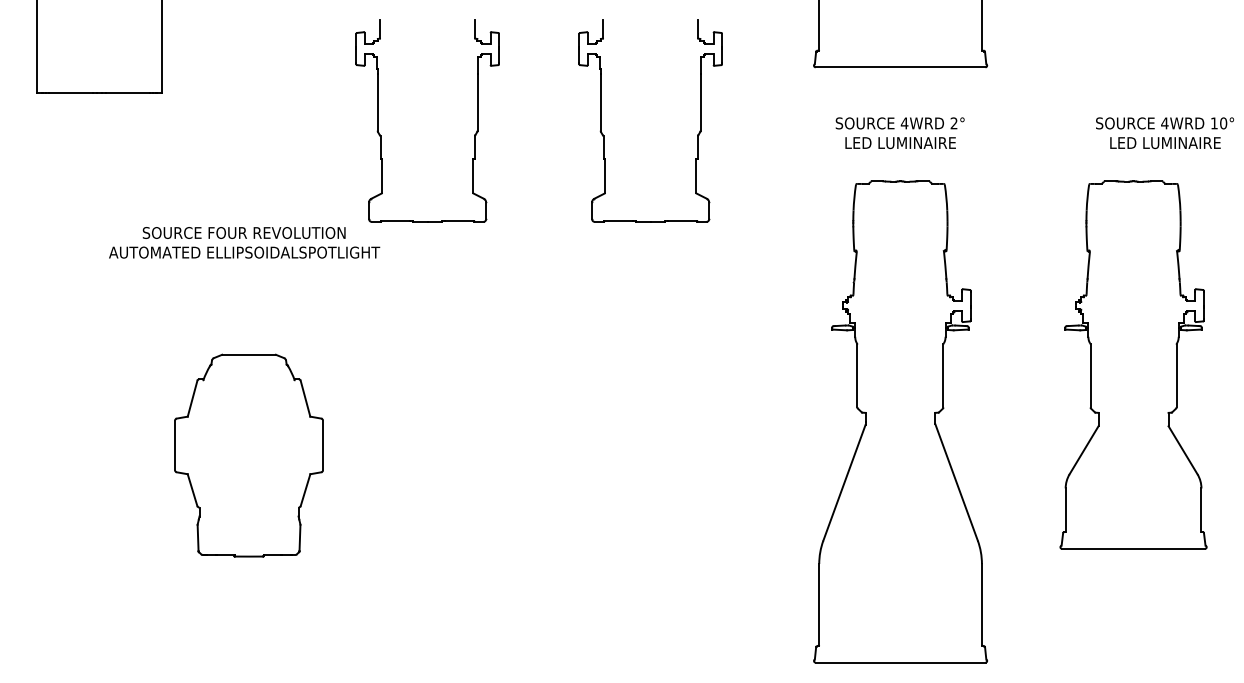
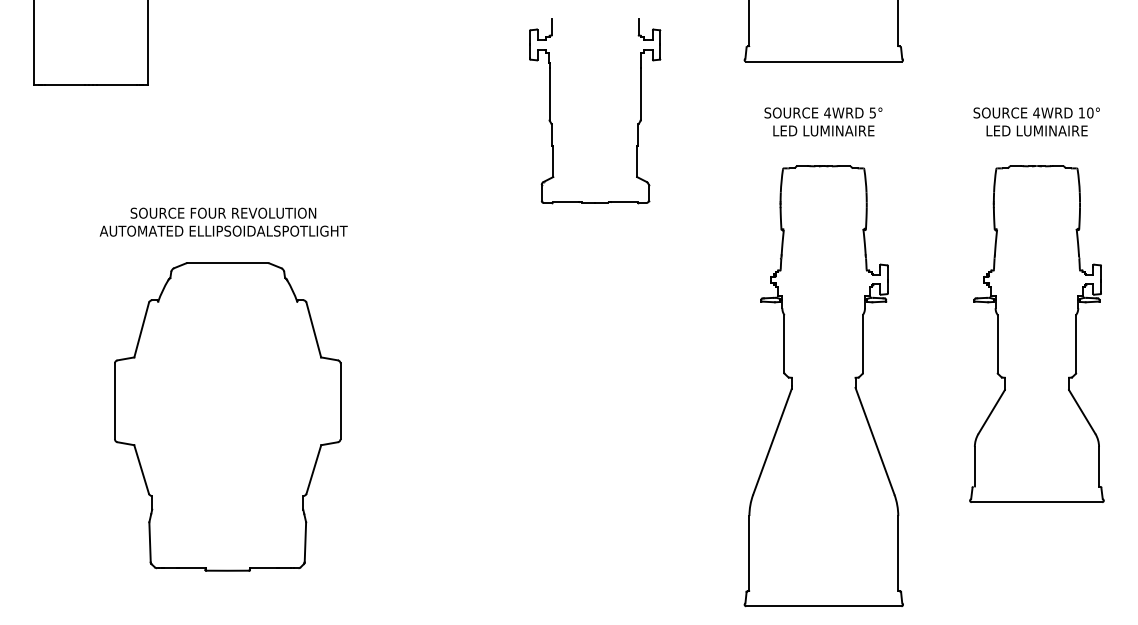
text: (953, 122) -> (872, 112), 2° -> 5°
text: (1164, 132) -> (1036, 121), moved
part: (473, 134) -> (433, 123), removed
part: (248, 455) -> (227, 416), size x1.67

